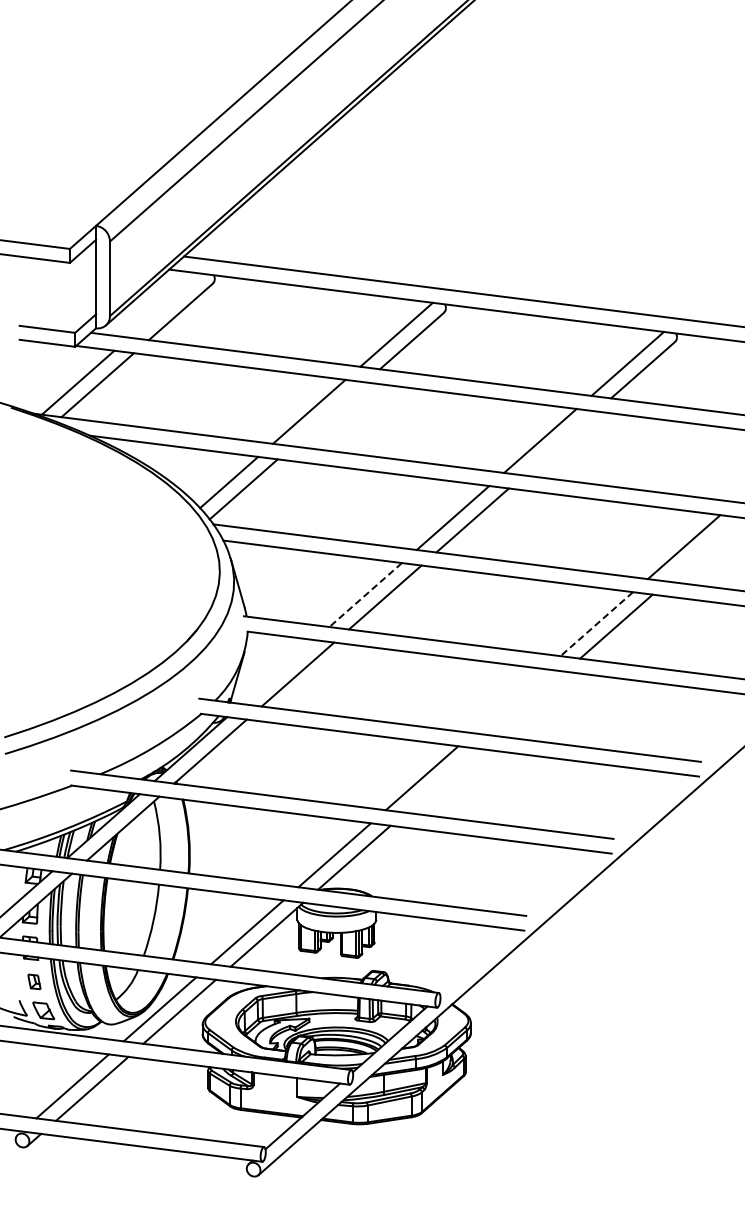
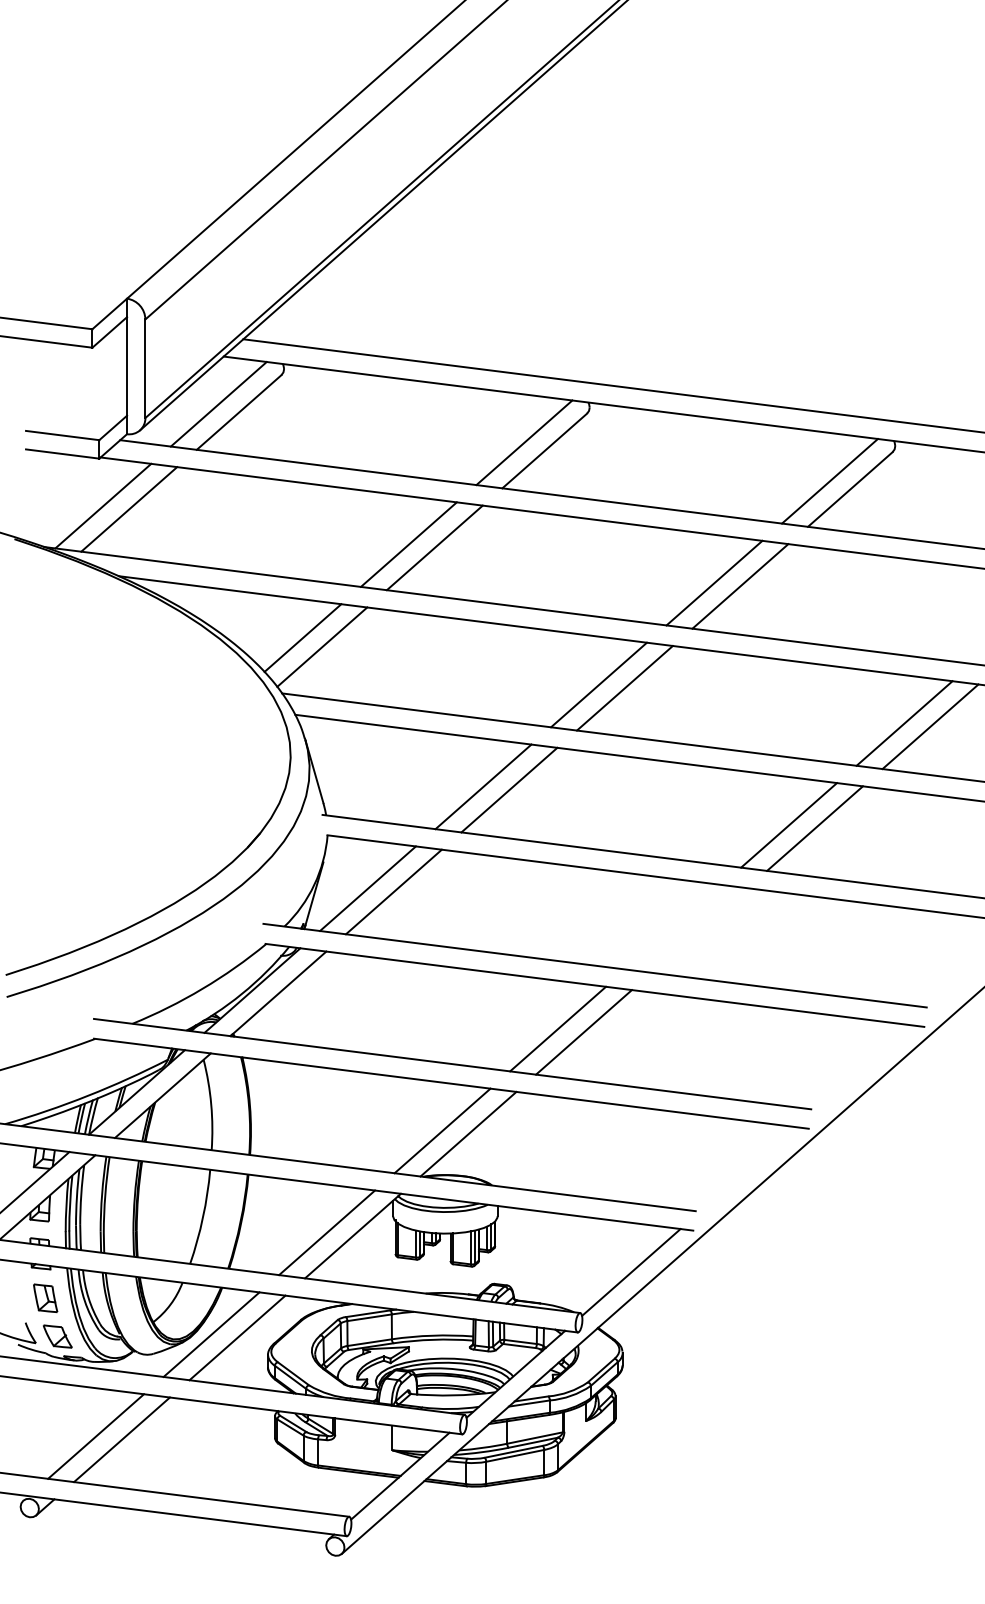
line: (165, 305) -> (218, 404), added
line: (328, 414) -> (434, 548), added
line: (559, 443) -> (739, 586), added
line: (703, 549) -> (930, 726), added
line: (365, 595) -> (483, 787), dashed -> solid
line: (596, 624) -> (788, 825), dashed -> solid
line: (278, 672) -> (368, 889), added
line: (441, 780) -> (583, 1032), added
line: (477, 962) -> (631, 1272), added
part: (34, 981) -> (45, 1297), size x1.43

